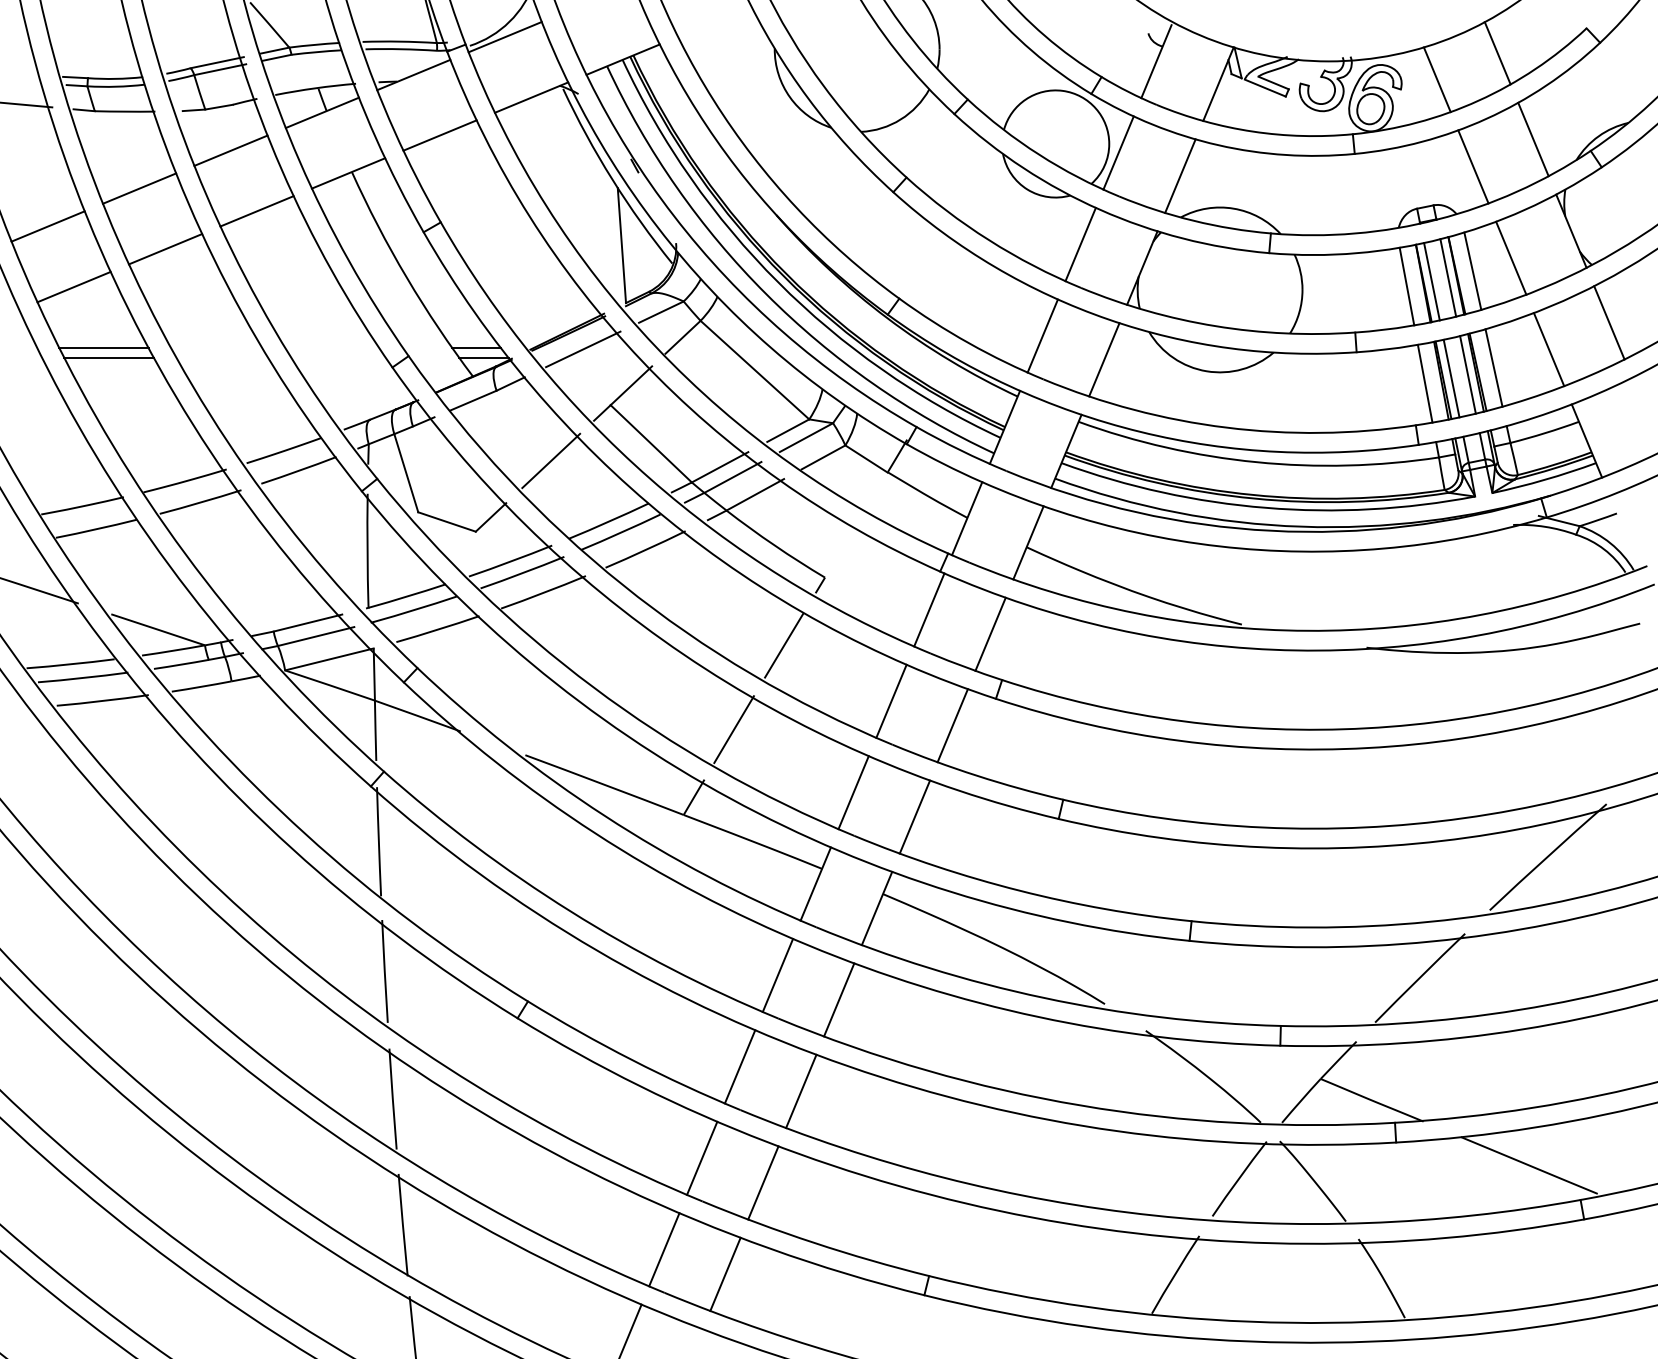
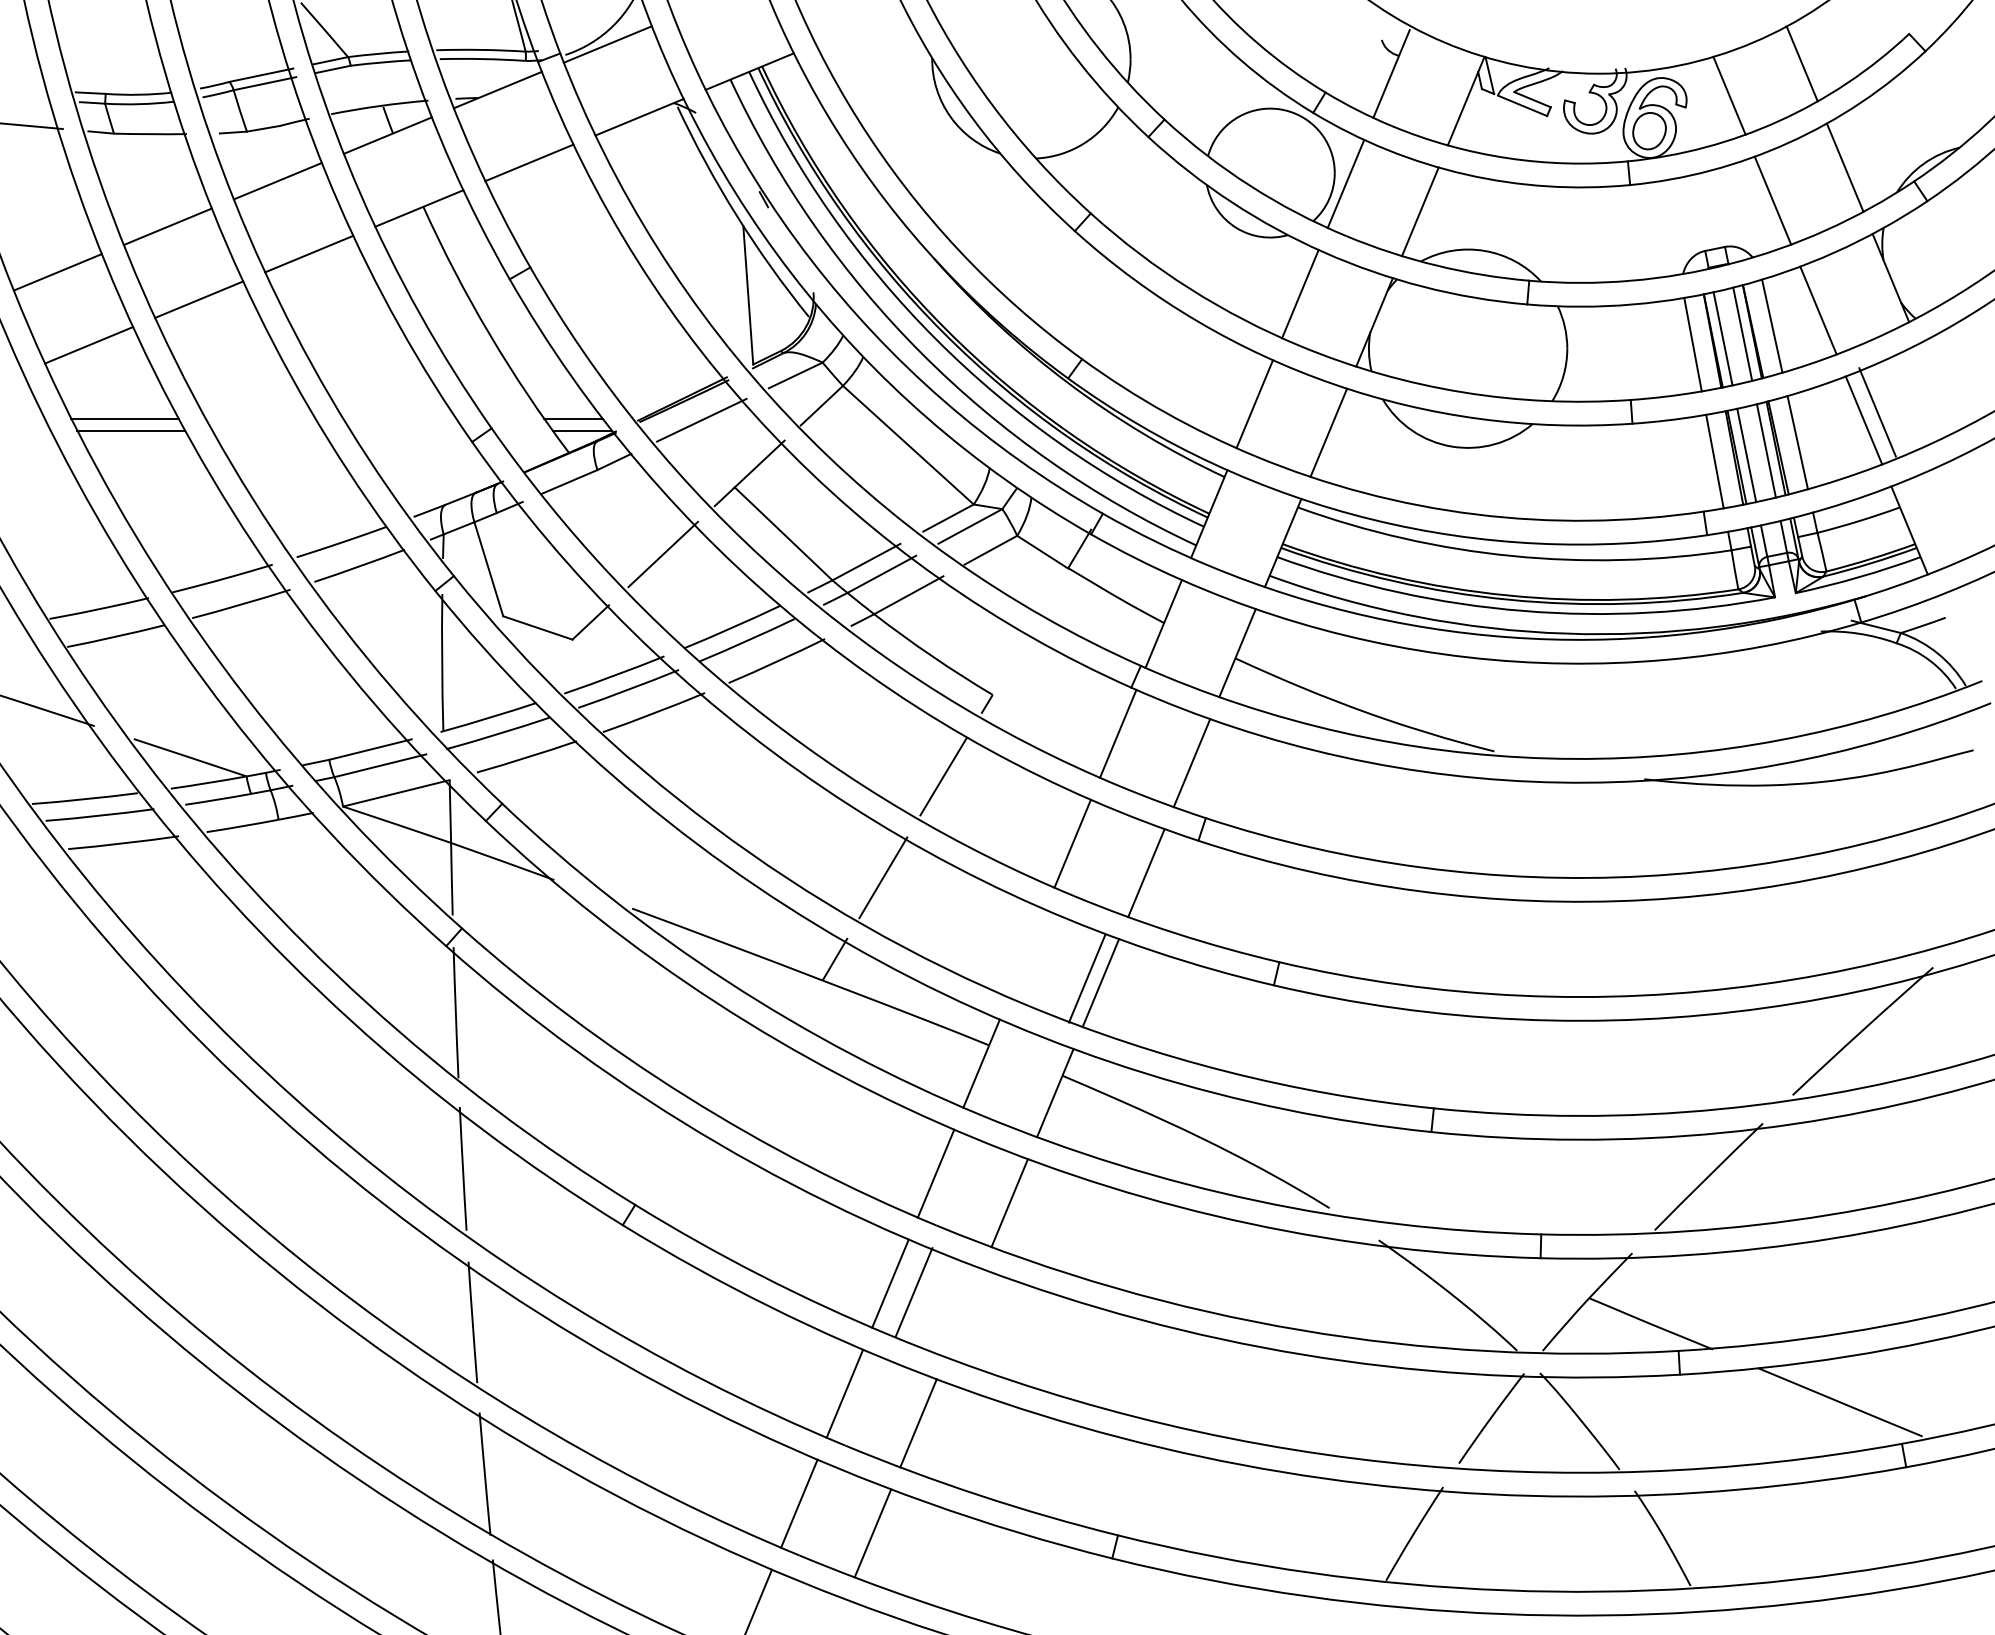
line: (1609, 323) -> (1877, 412), moved
line: (853, 792) -> (1086, 978), moved
line: (800, 1091) -> (913, 1292), moved

